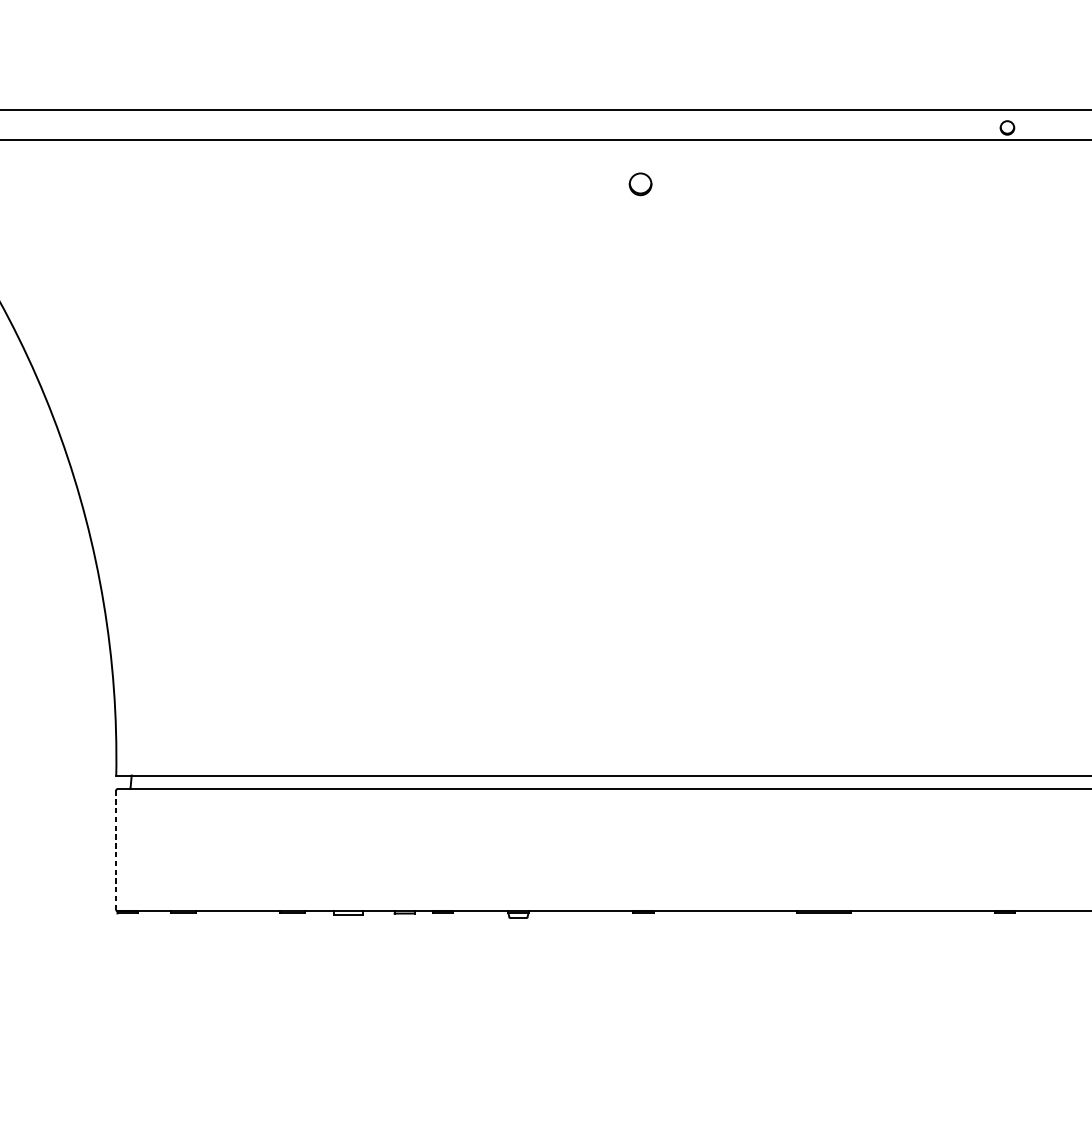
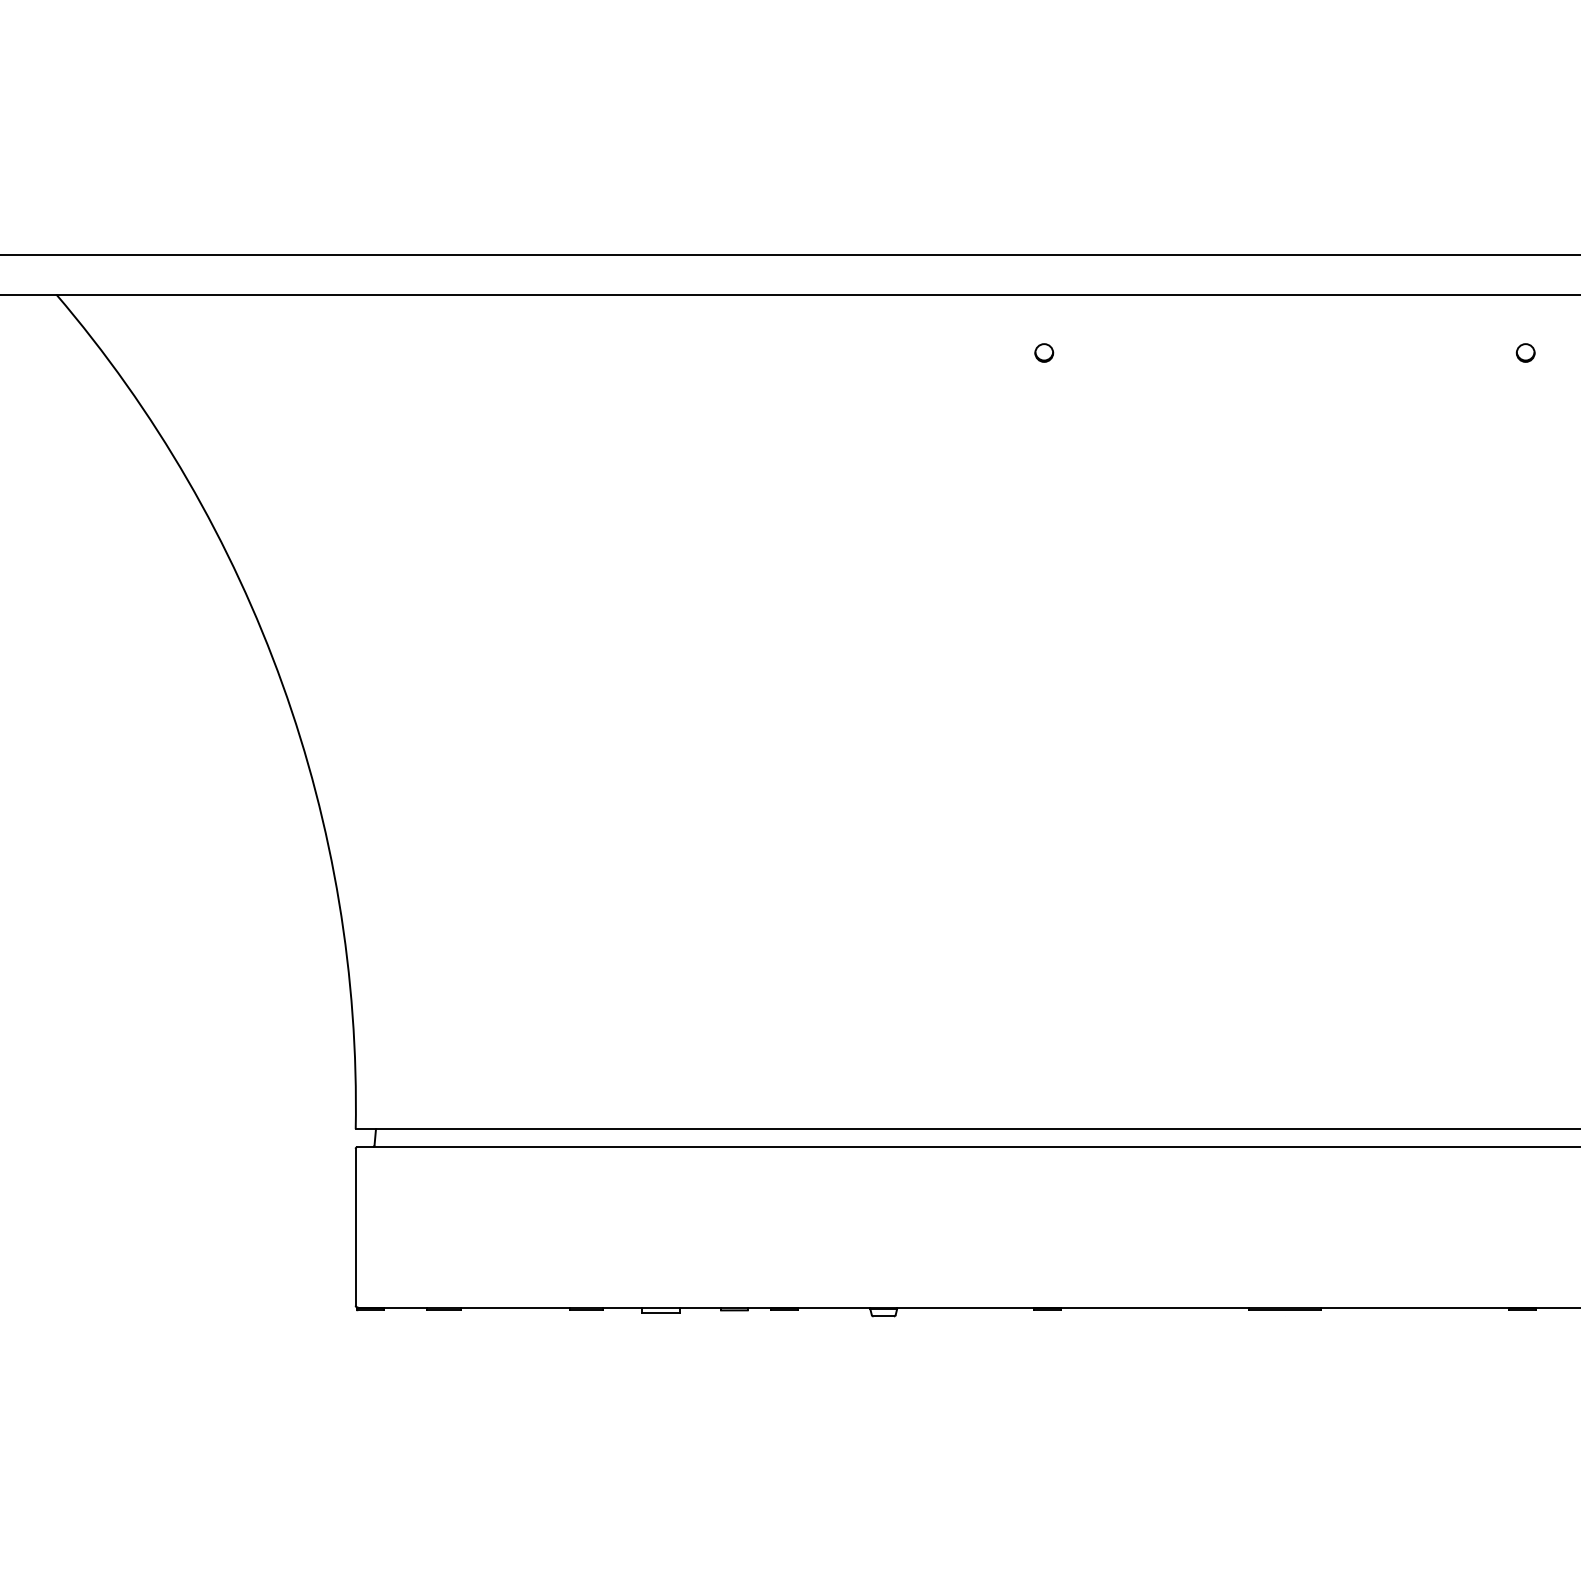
part: (1007, 127) -> (1525, 352), moved
part: (640, 183) -> (1044, 352), size x0.62
line: (116, 849) -> (355, 1226), dashed -> solid

